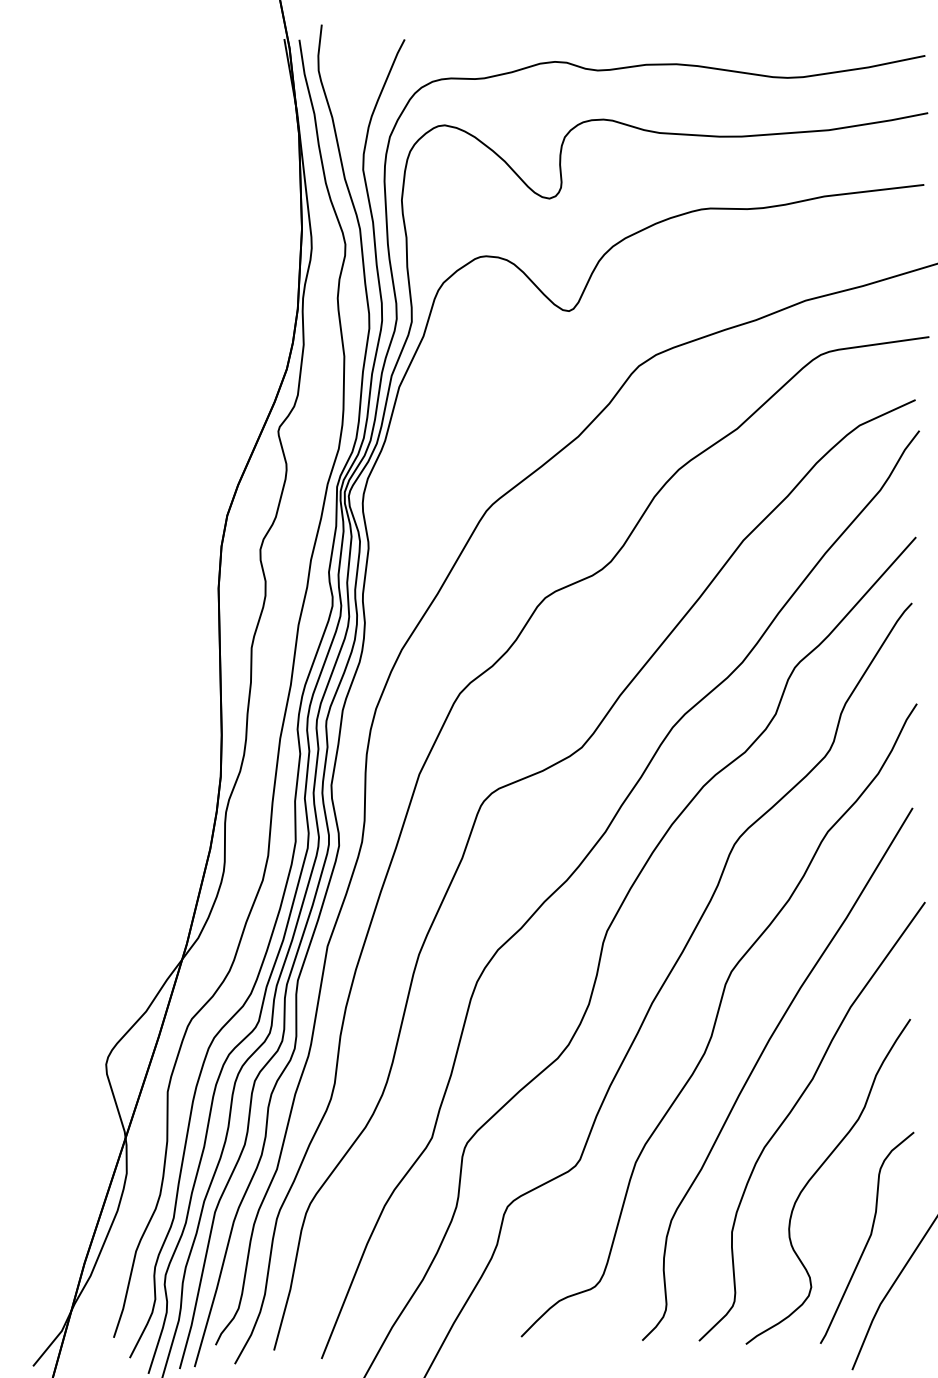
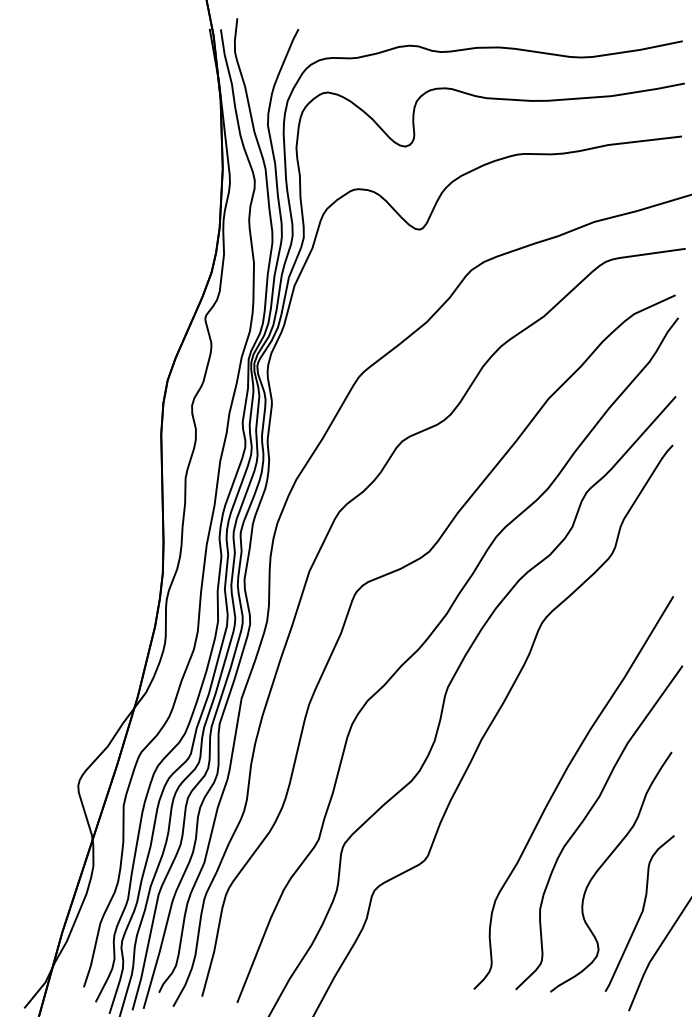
curve: (717, 1019) -> (529, 752), removed

